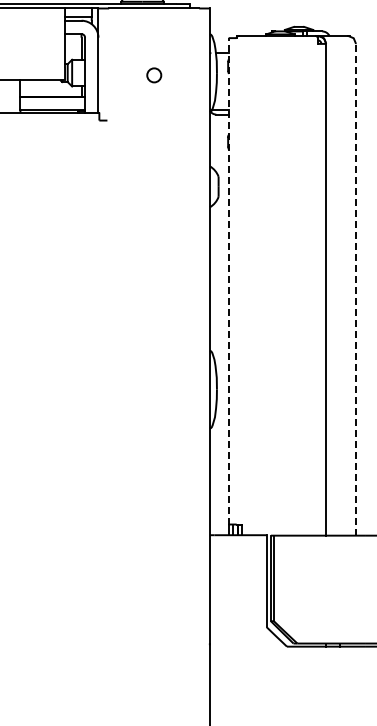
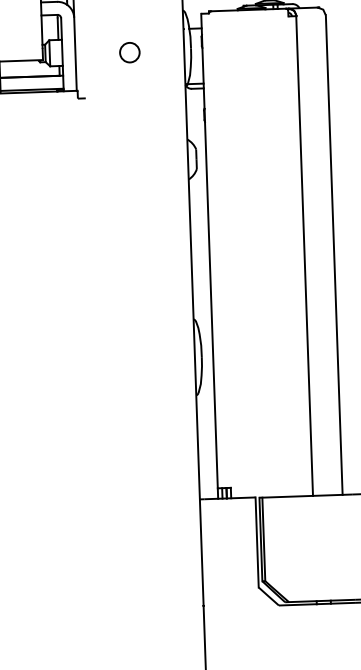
circle: (154, 75) -> (130, 52), size x1.43
line: (228, 280) -> (209, 250), dashed -> solid
line: (356, 289) -> (334, 254), dashed -> solid

